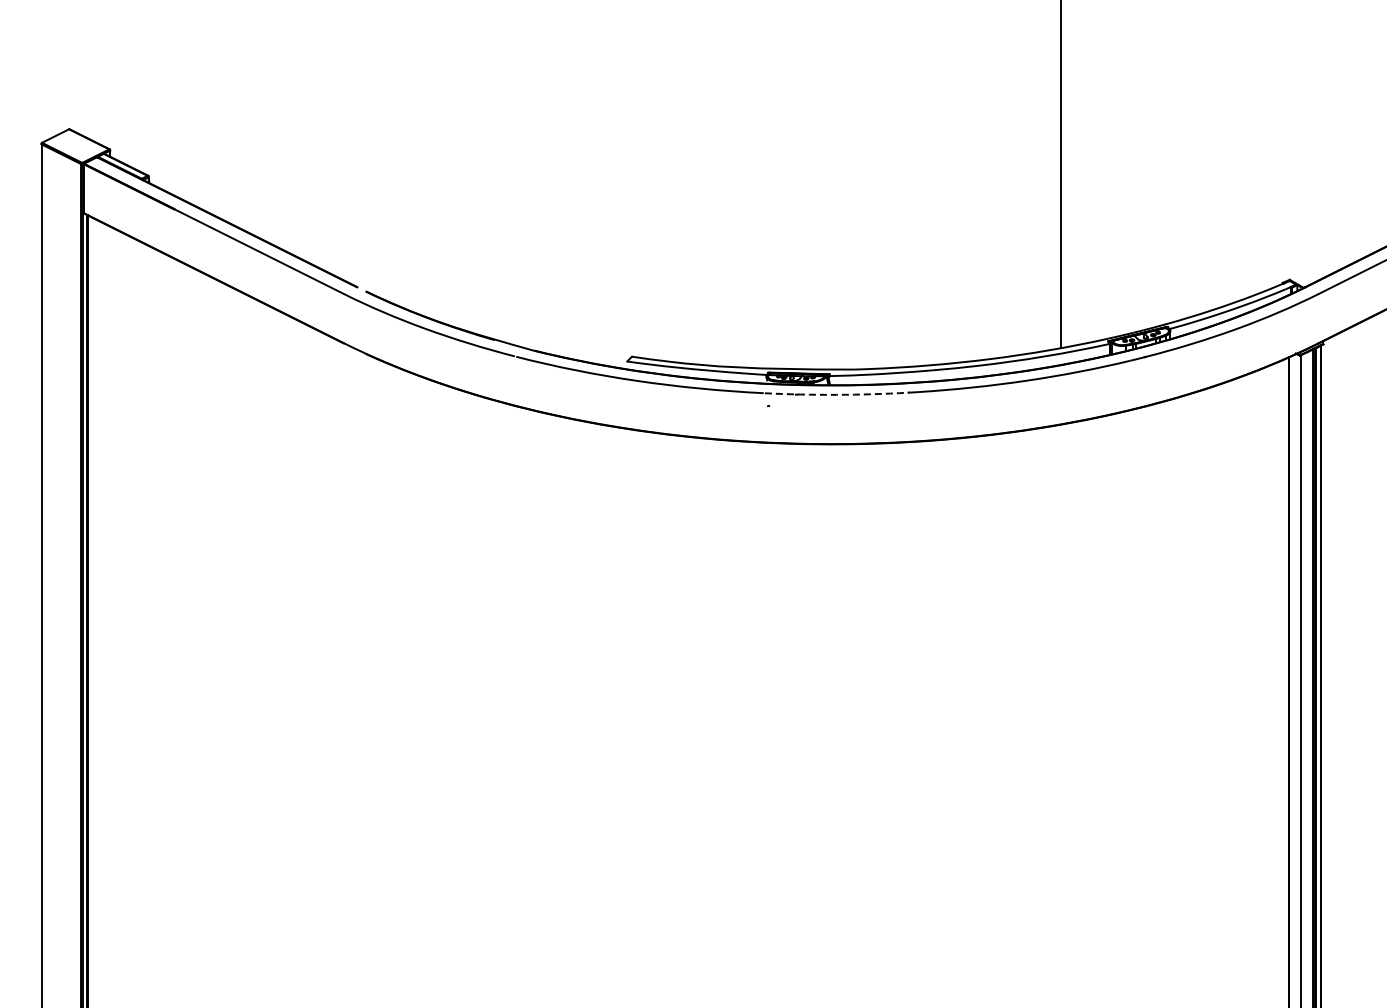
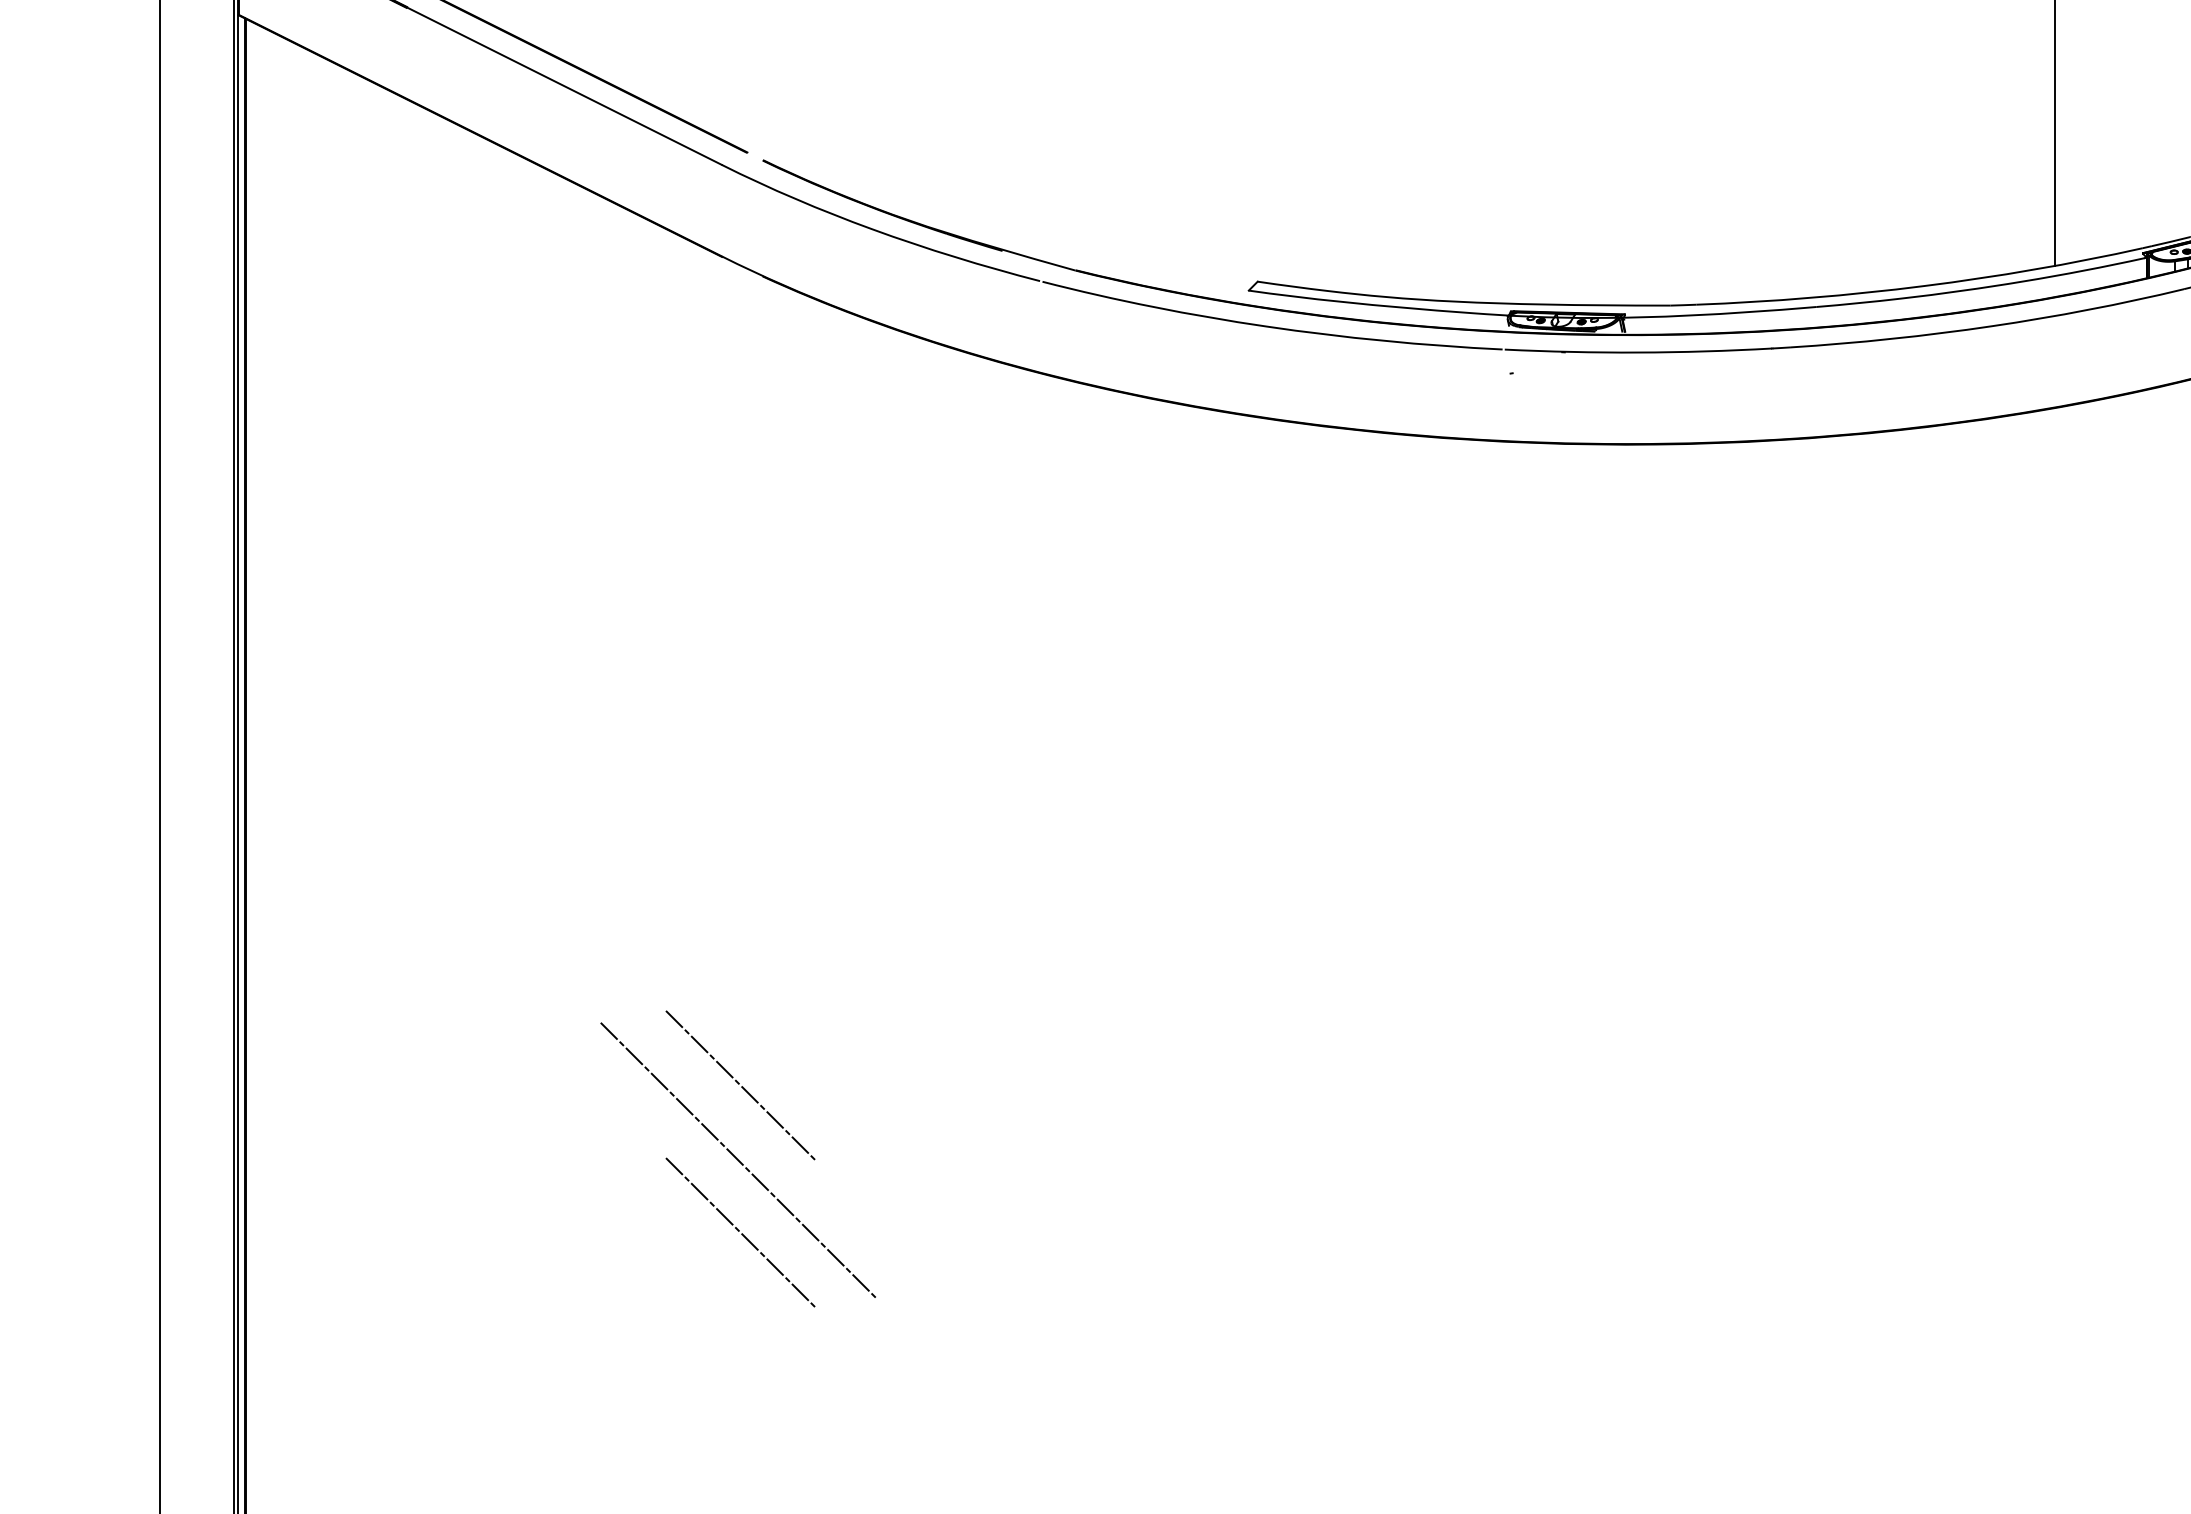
arc: (836, 394) -> (1637, 351), dashed -> solid
line: (353, 789) -> (740, 1086), added
line: (352, 829) -> (738, 1160), added
line: (353, 868) -> (740, 1232), added

